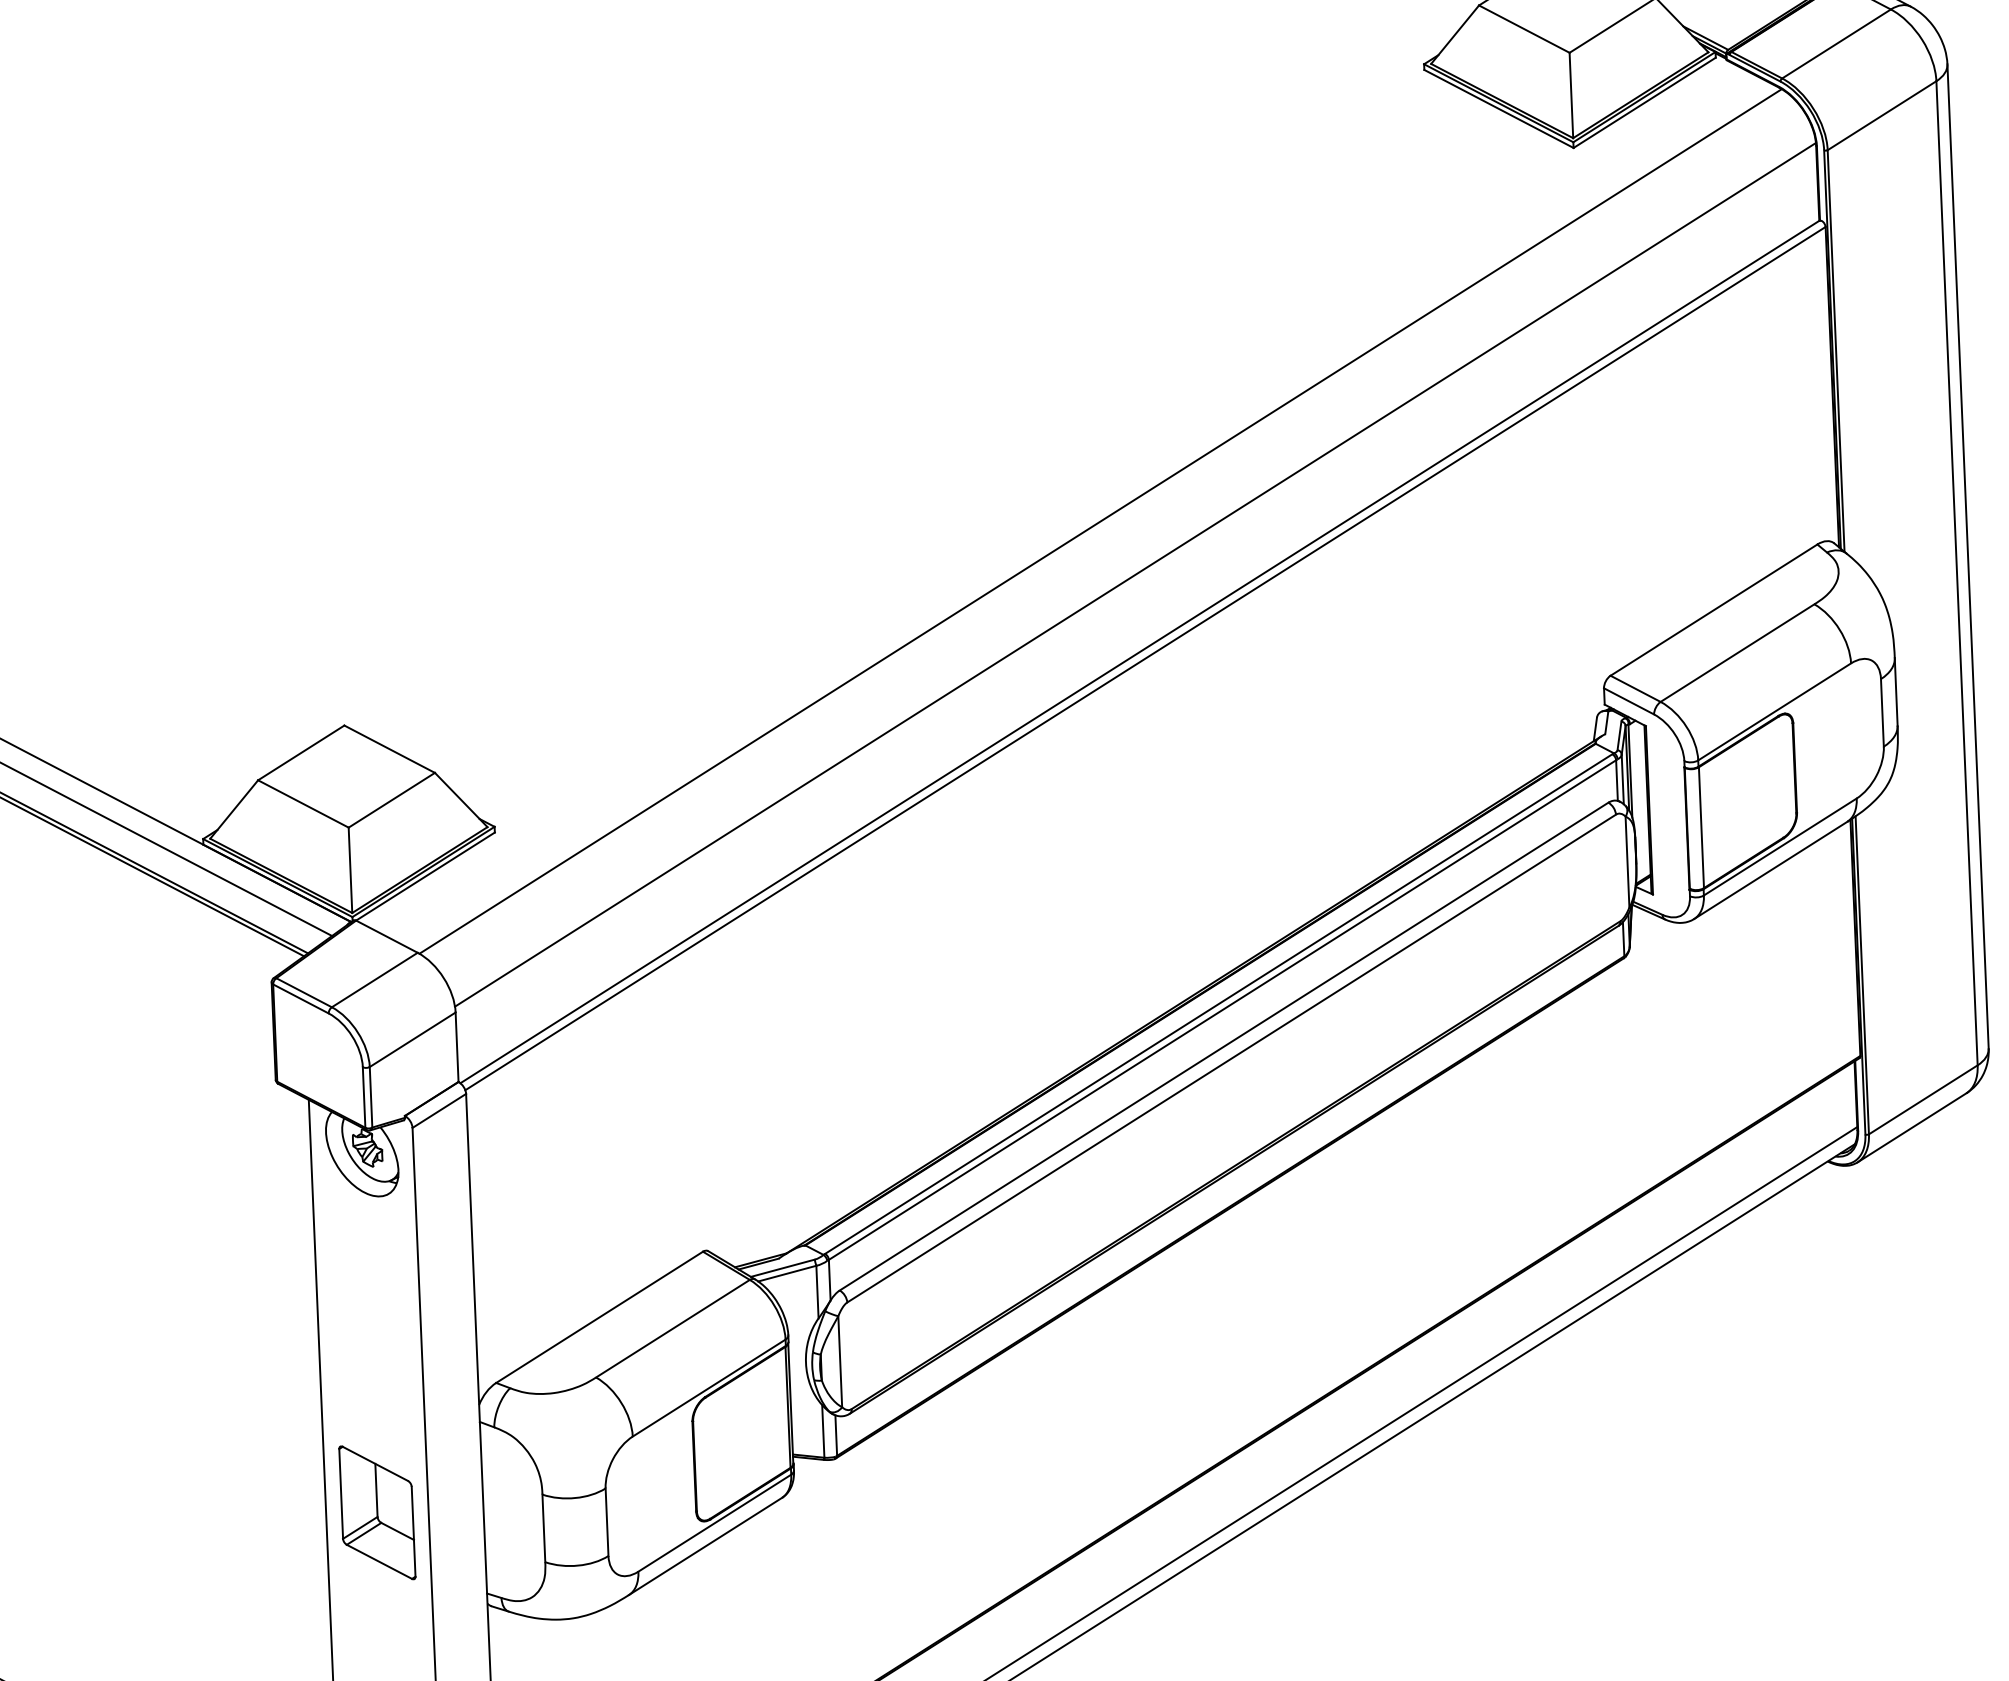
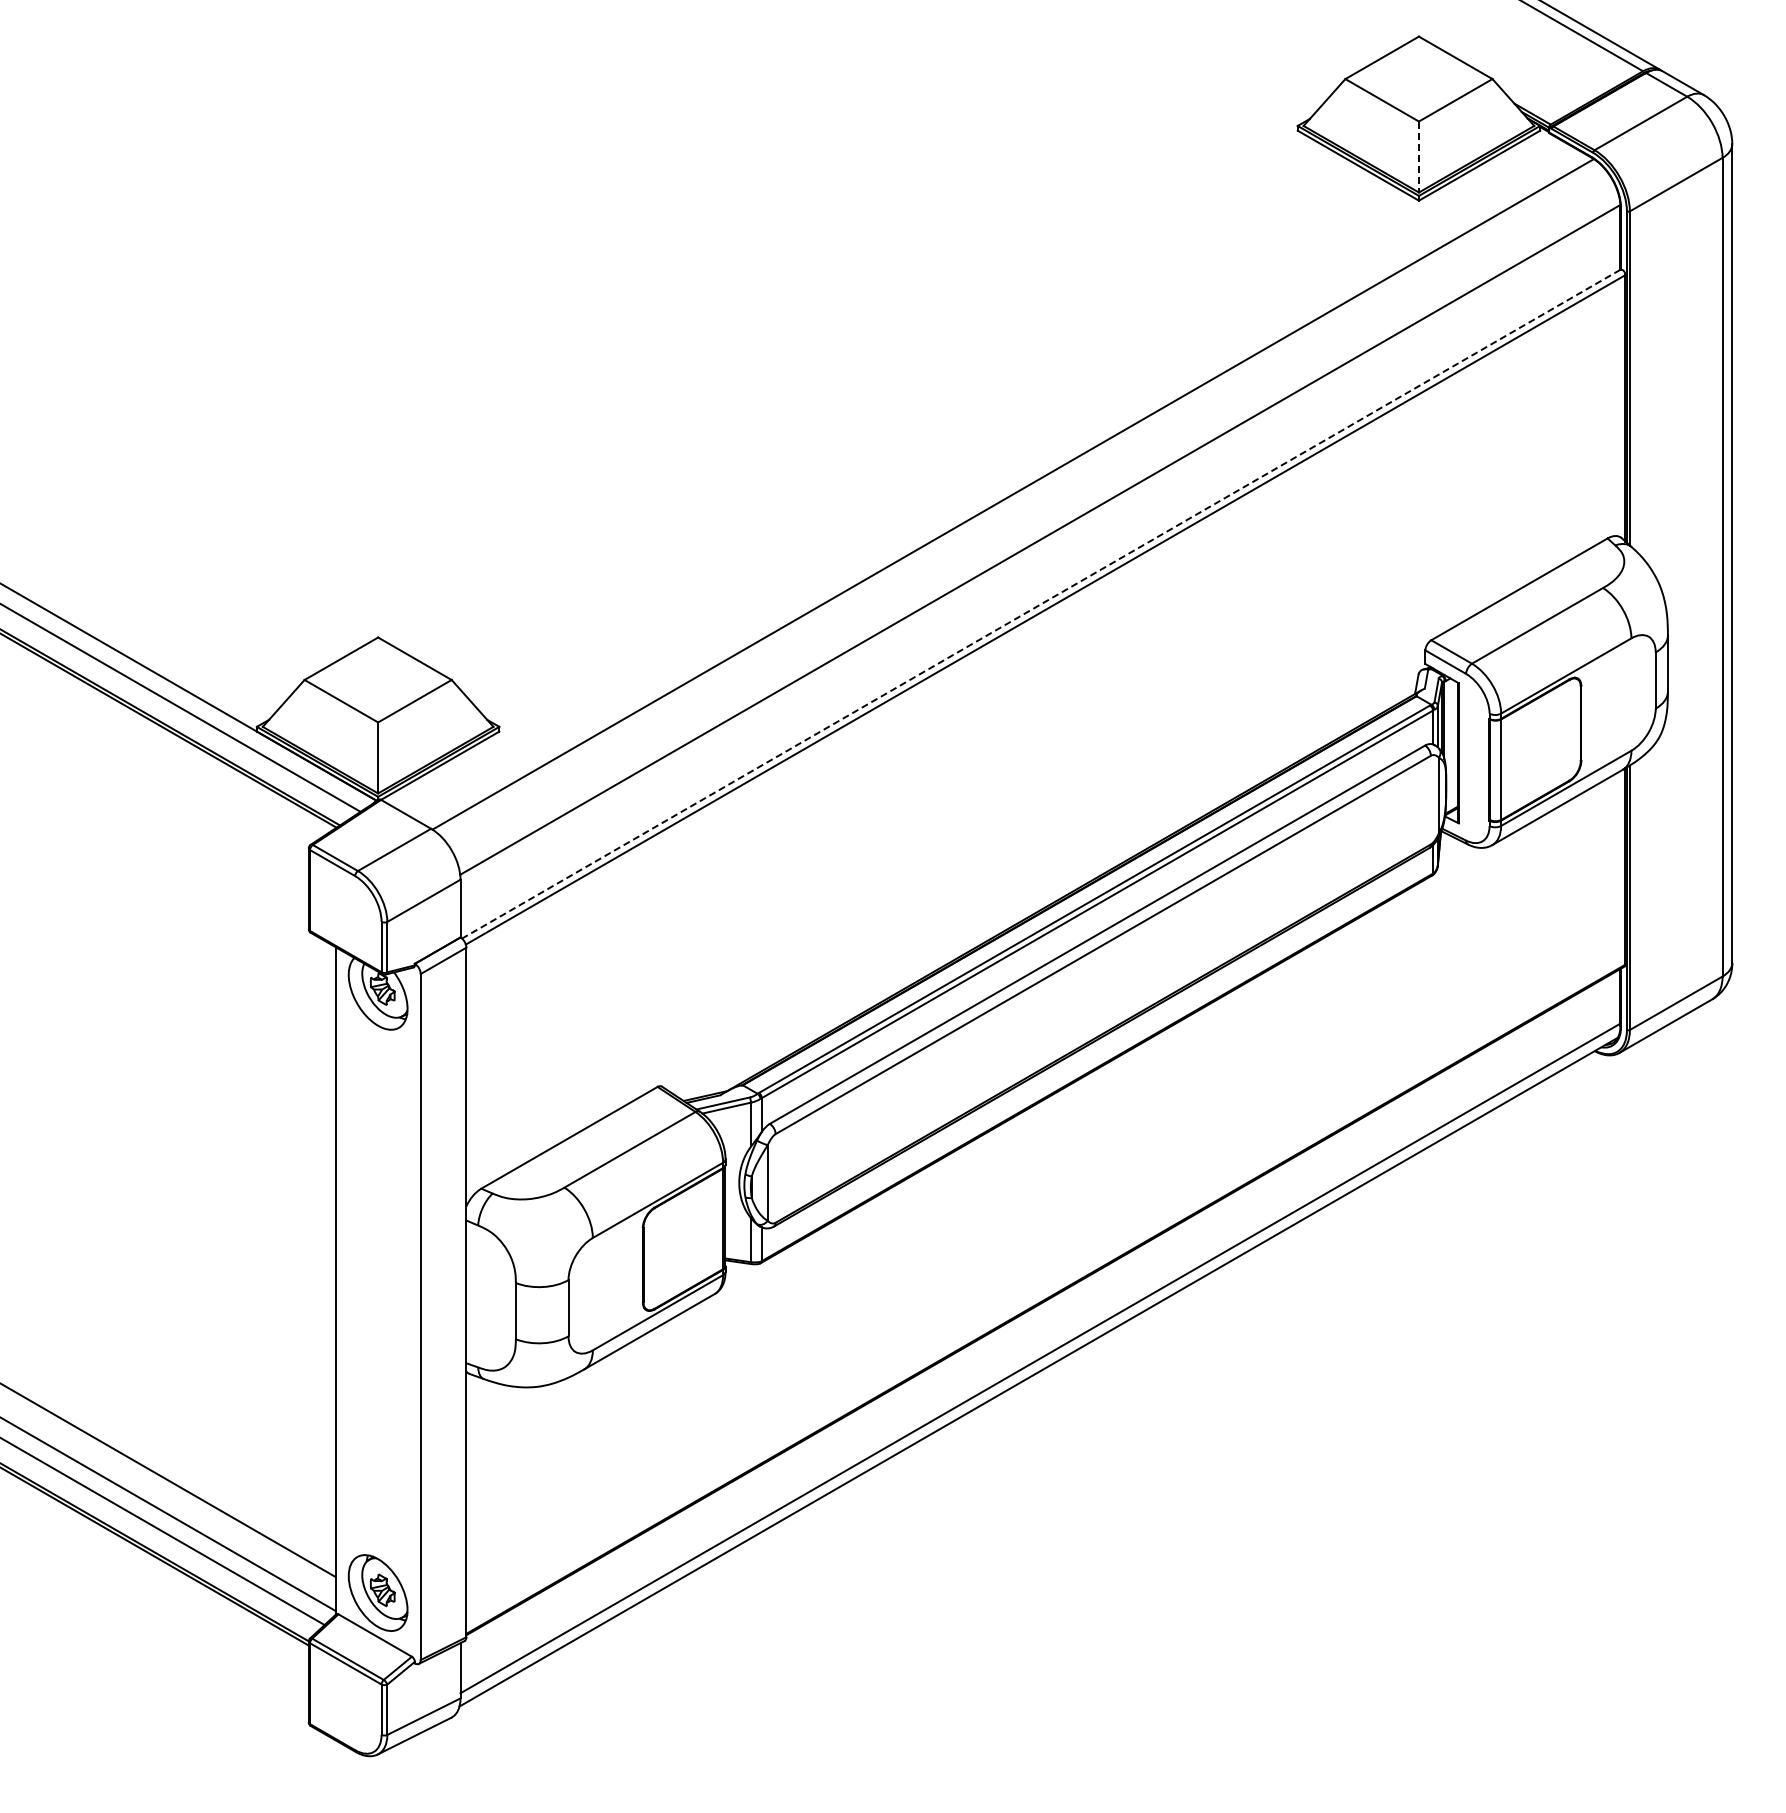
line: (1570, 96) -> (1418, 157), solid -> dashed
line: (1140, 652) -> (1041, 604), solid -> dashed
part: (376, 1512) -> (377, 1292), removed

